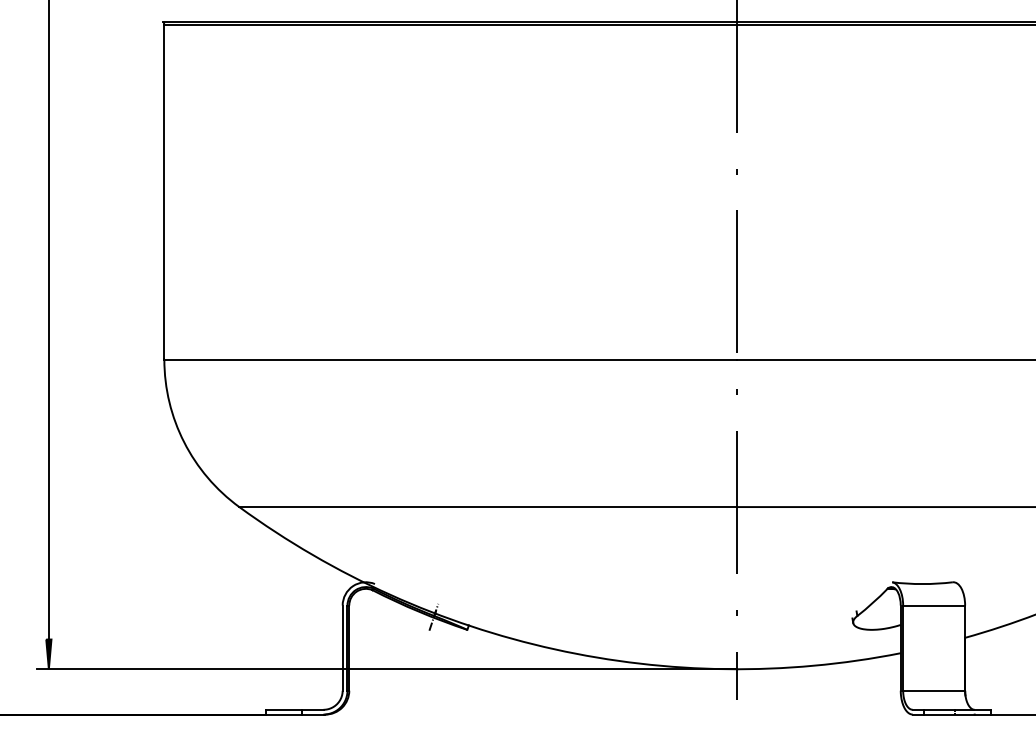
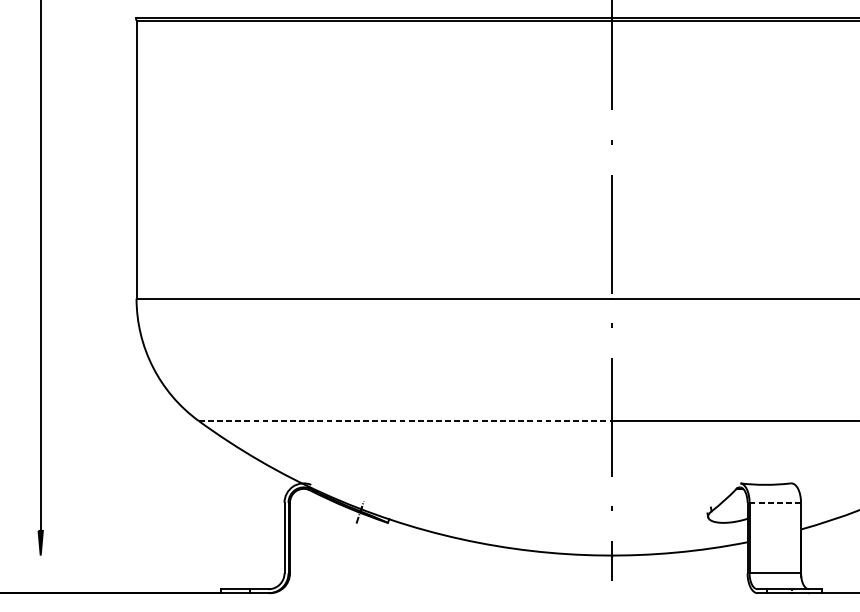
line: (488, 507) -> (405, 421), solid -> dashed
line: (934, 605) -> (775, 502), solid -> dashed
line: (386, 669) -> (320, 555), removed

